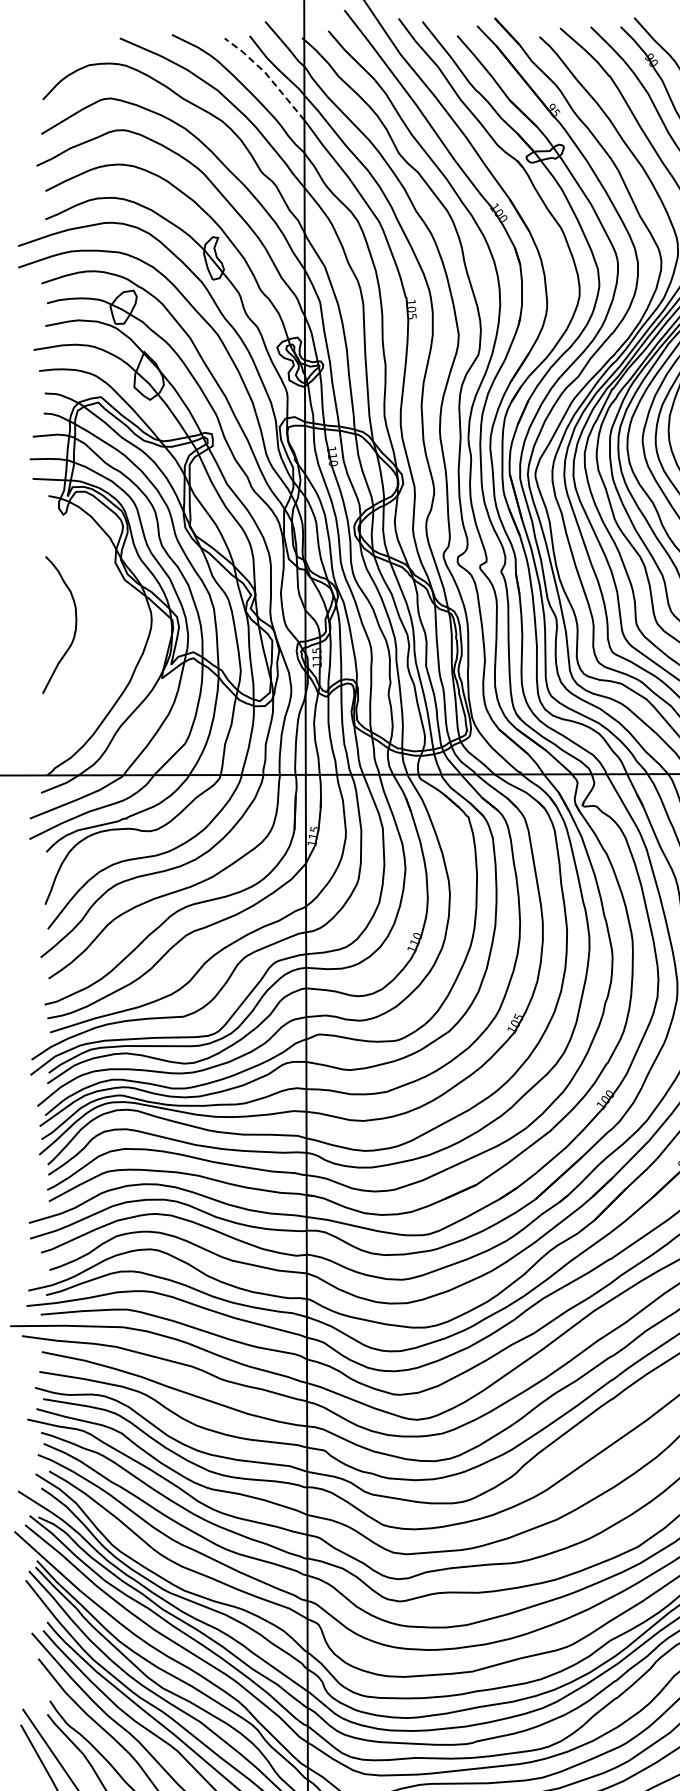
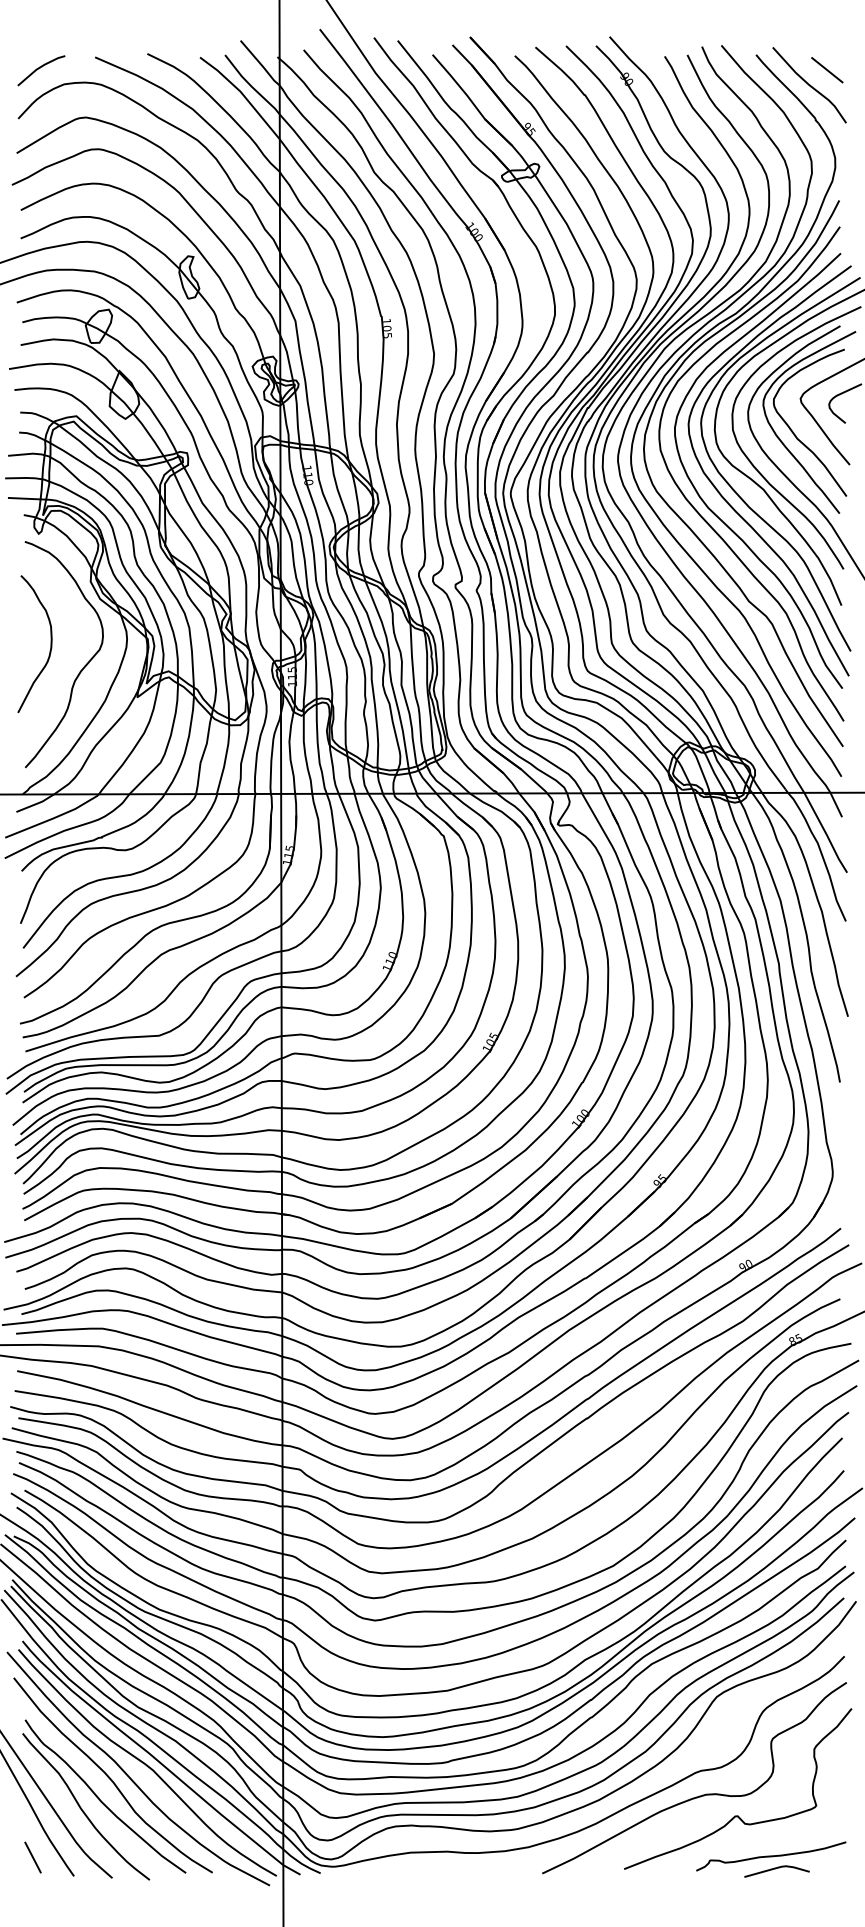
line: (65, 49) -> (40, 68), added
line: (267, 74) -> (242, 93), dashed -> solid
curve: (108, 647) -> (83, 666), added

